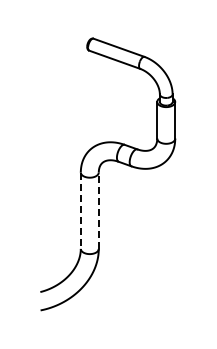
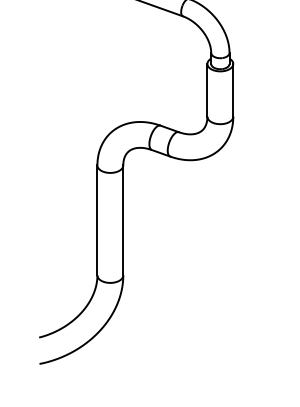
line: (98, 210) -> (122, 220), dashed -> solid
line: (80, 211) -> (96, 221), dashed -> solid

